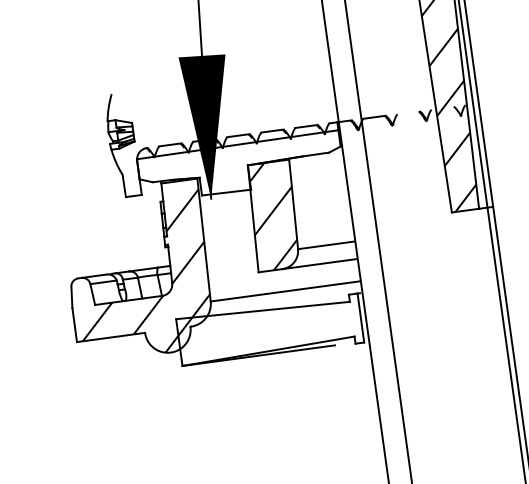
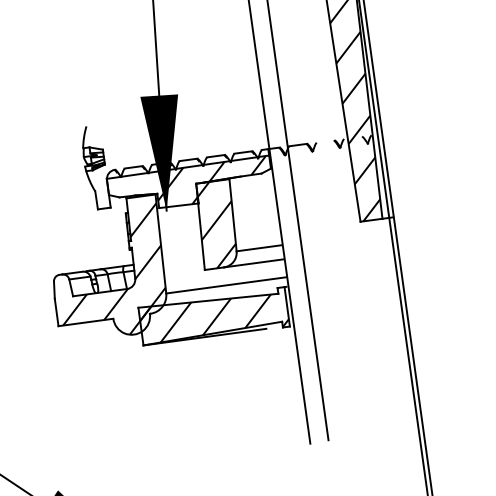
hatch: (266, 160) -> (211, 179), added
hatch: (270, 332) -> (214, 318), added

